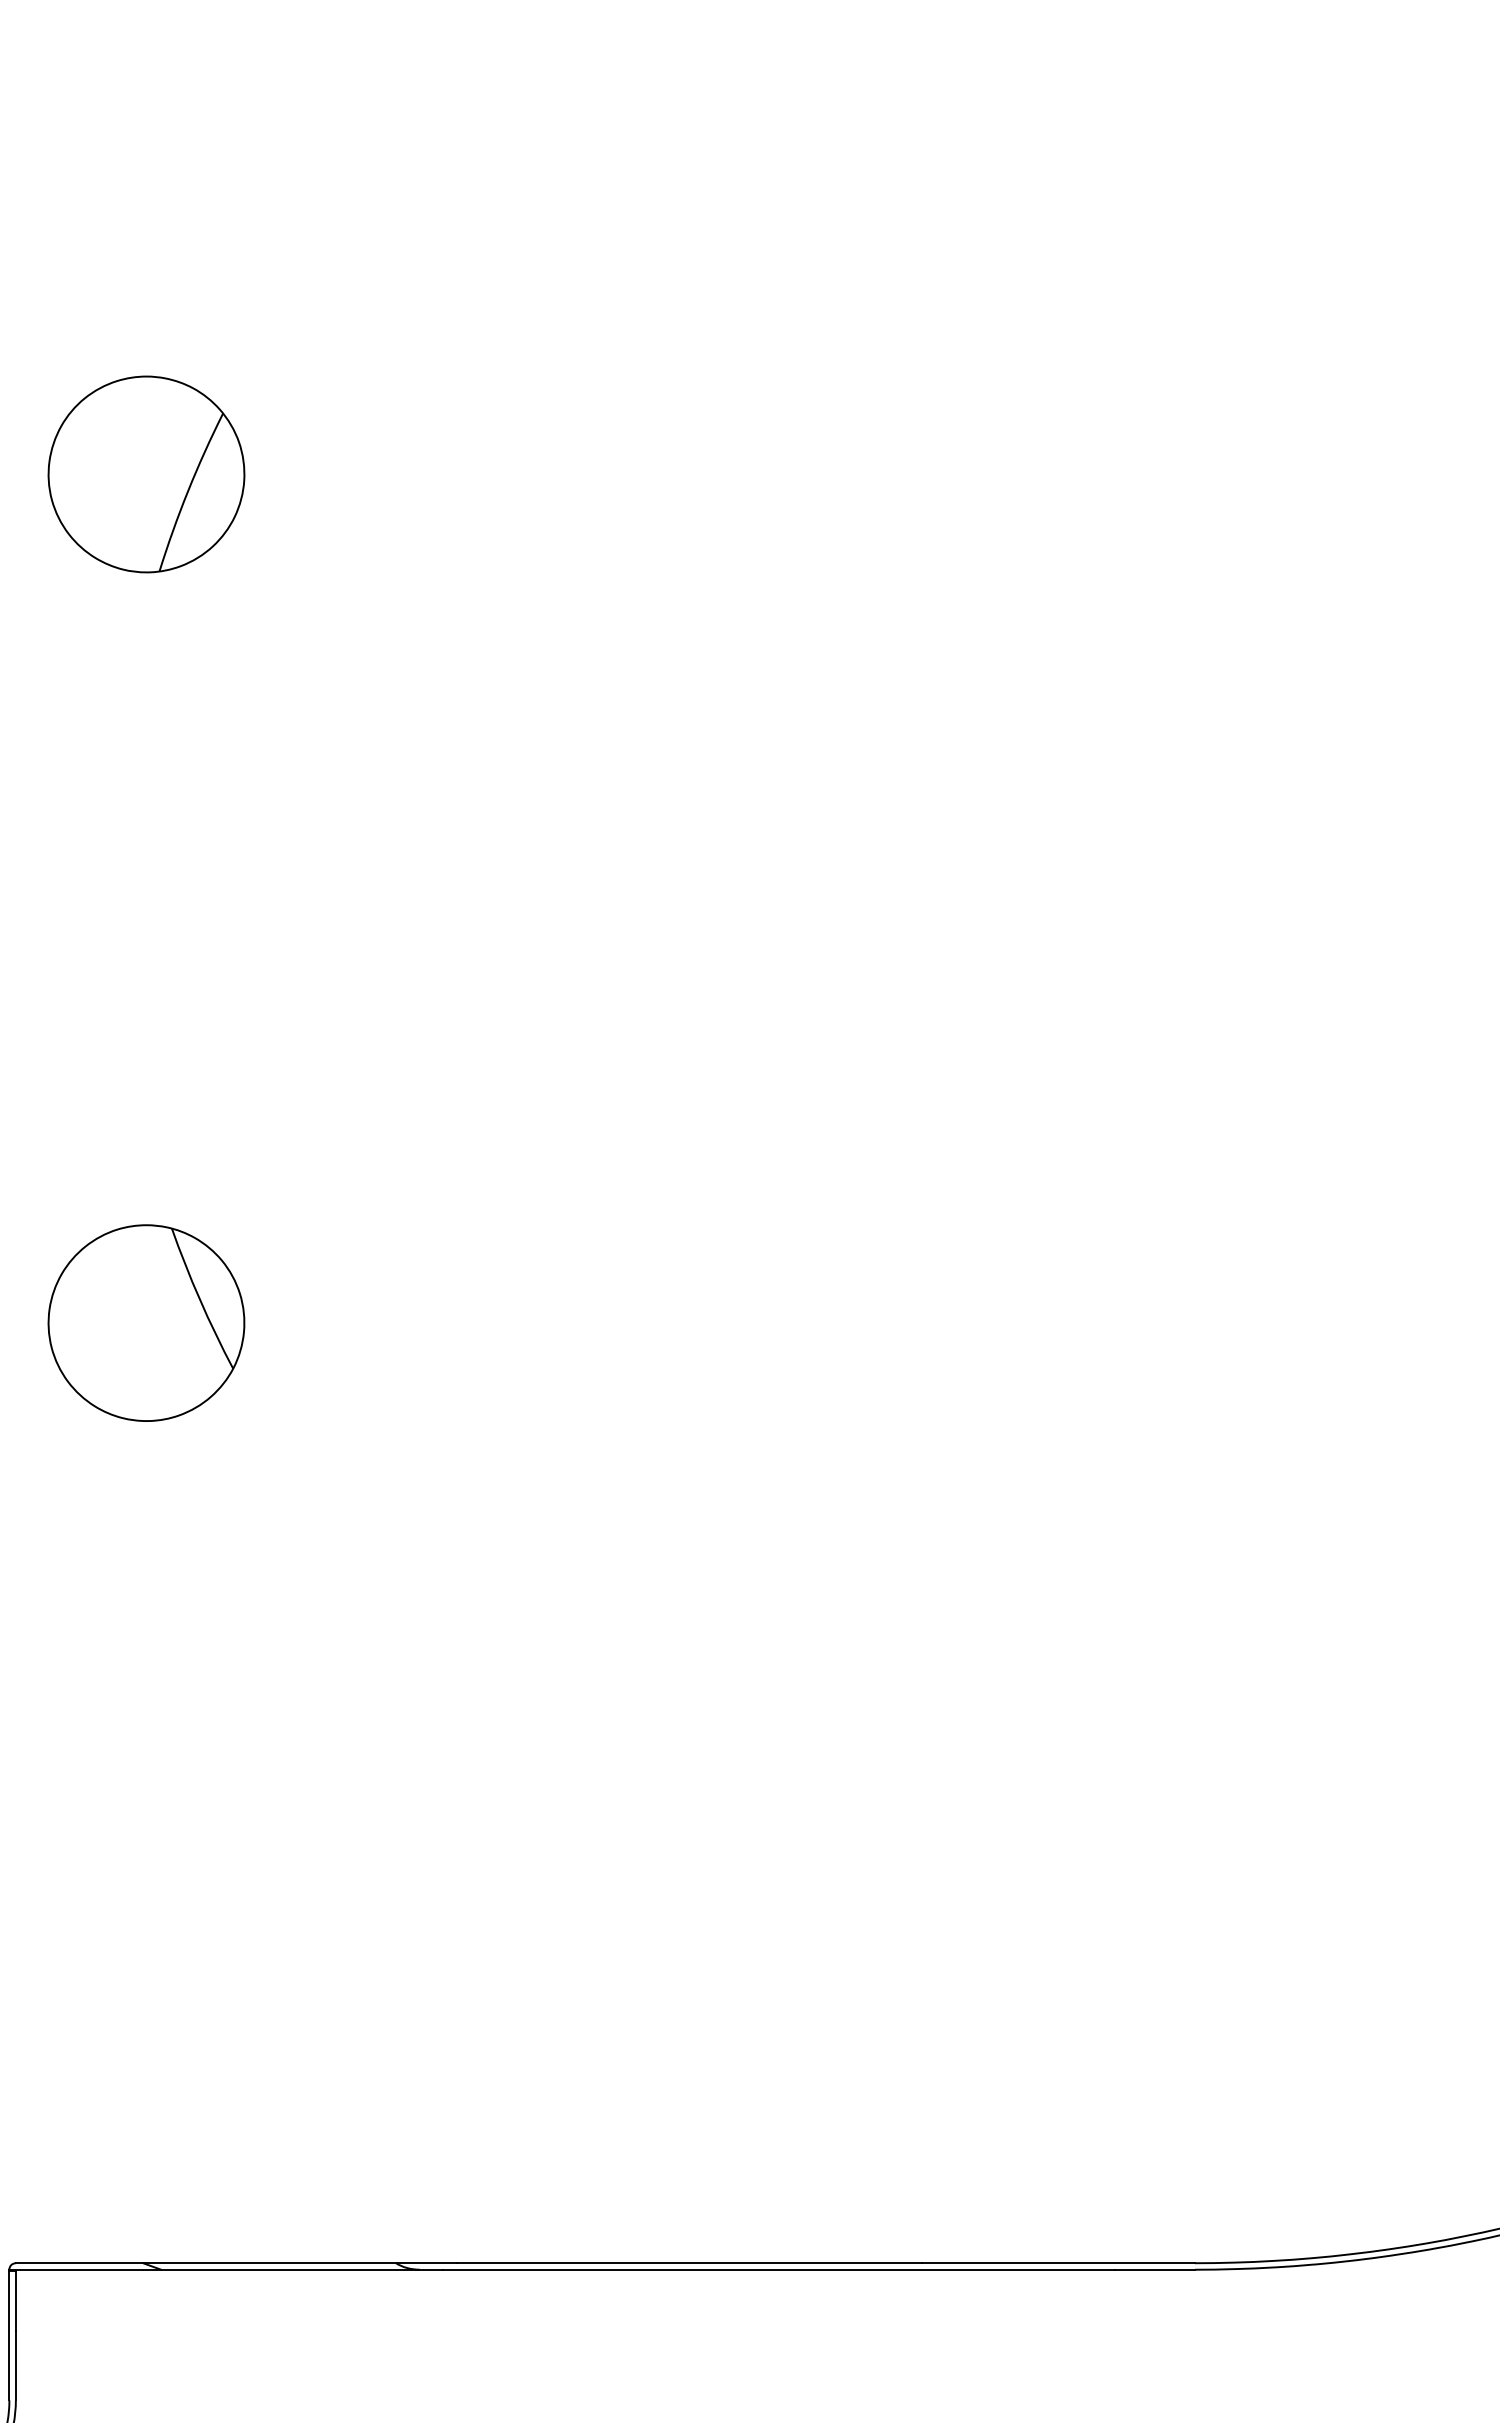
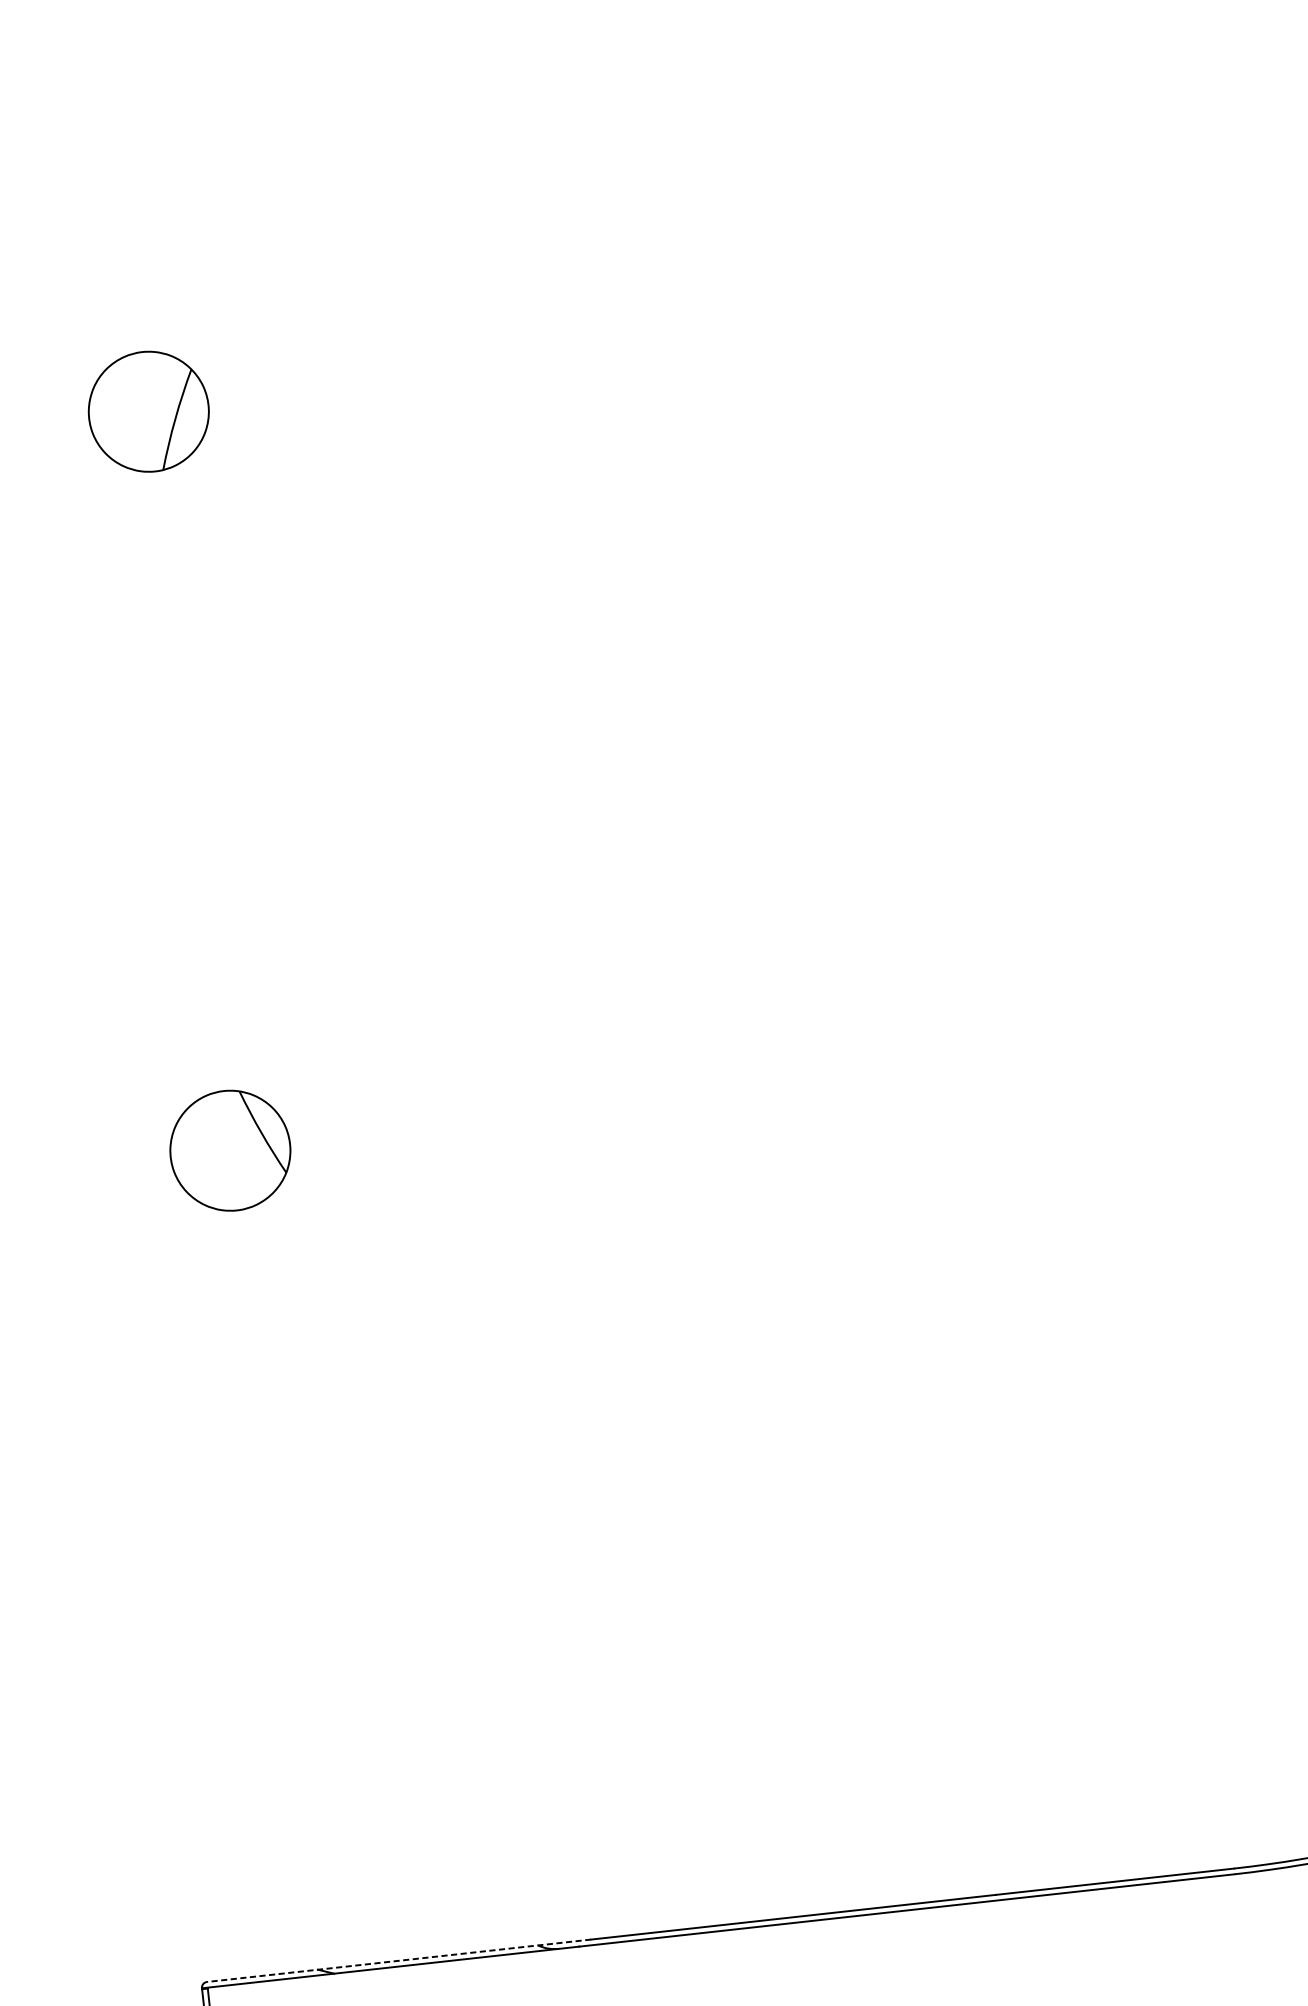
part: (146, 474) -> (148, 411), size x0.7
part: (146, 1322) -> (230, 1150), size x0.7
line: (236, 2263) -> (399, 1961), solid -> dashed

